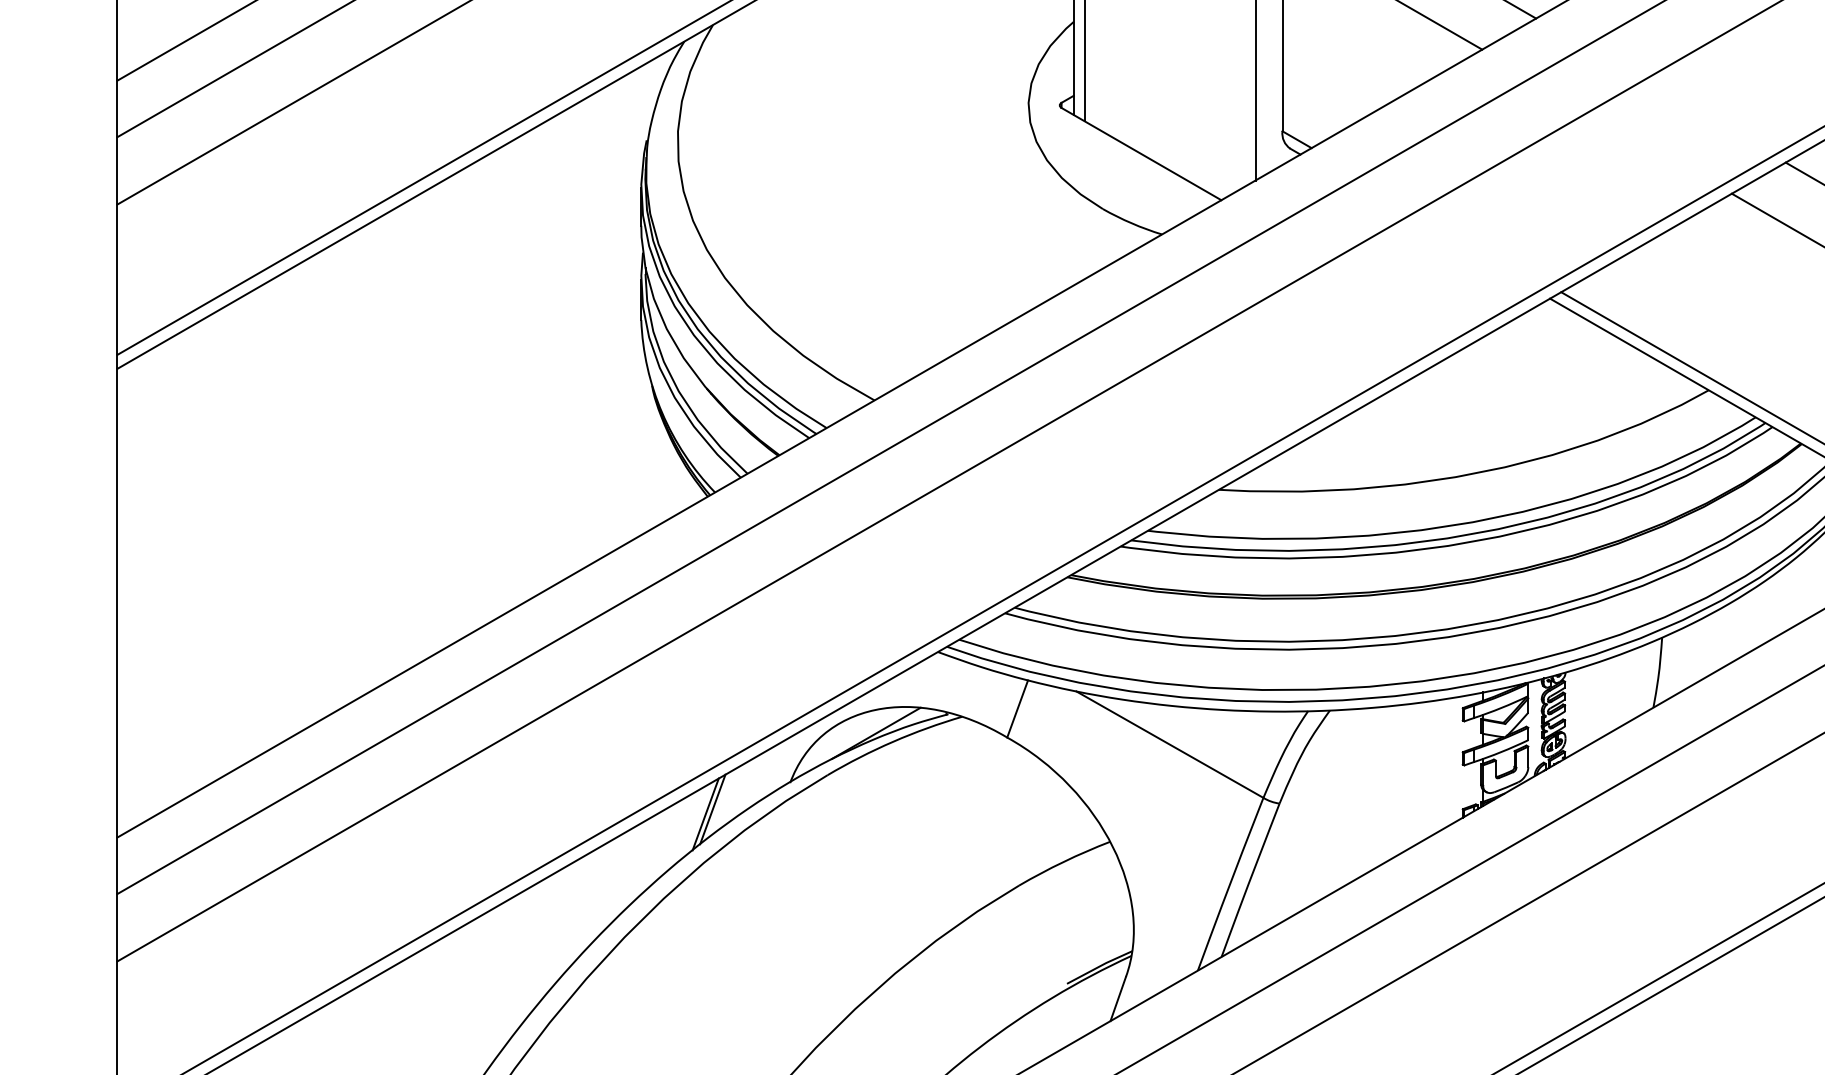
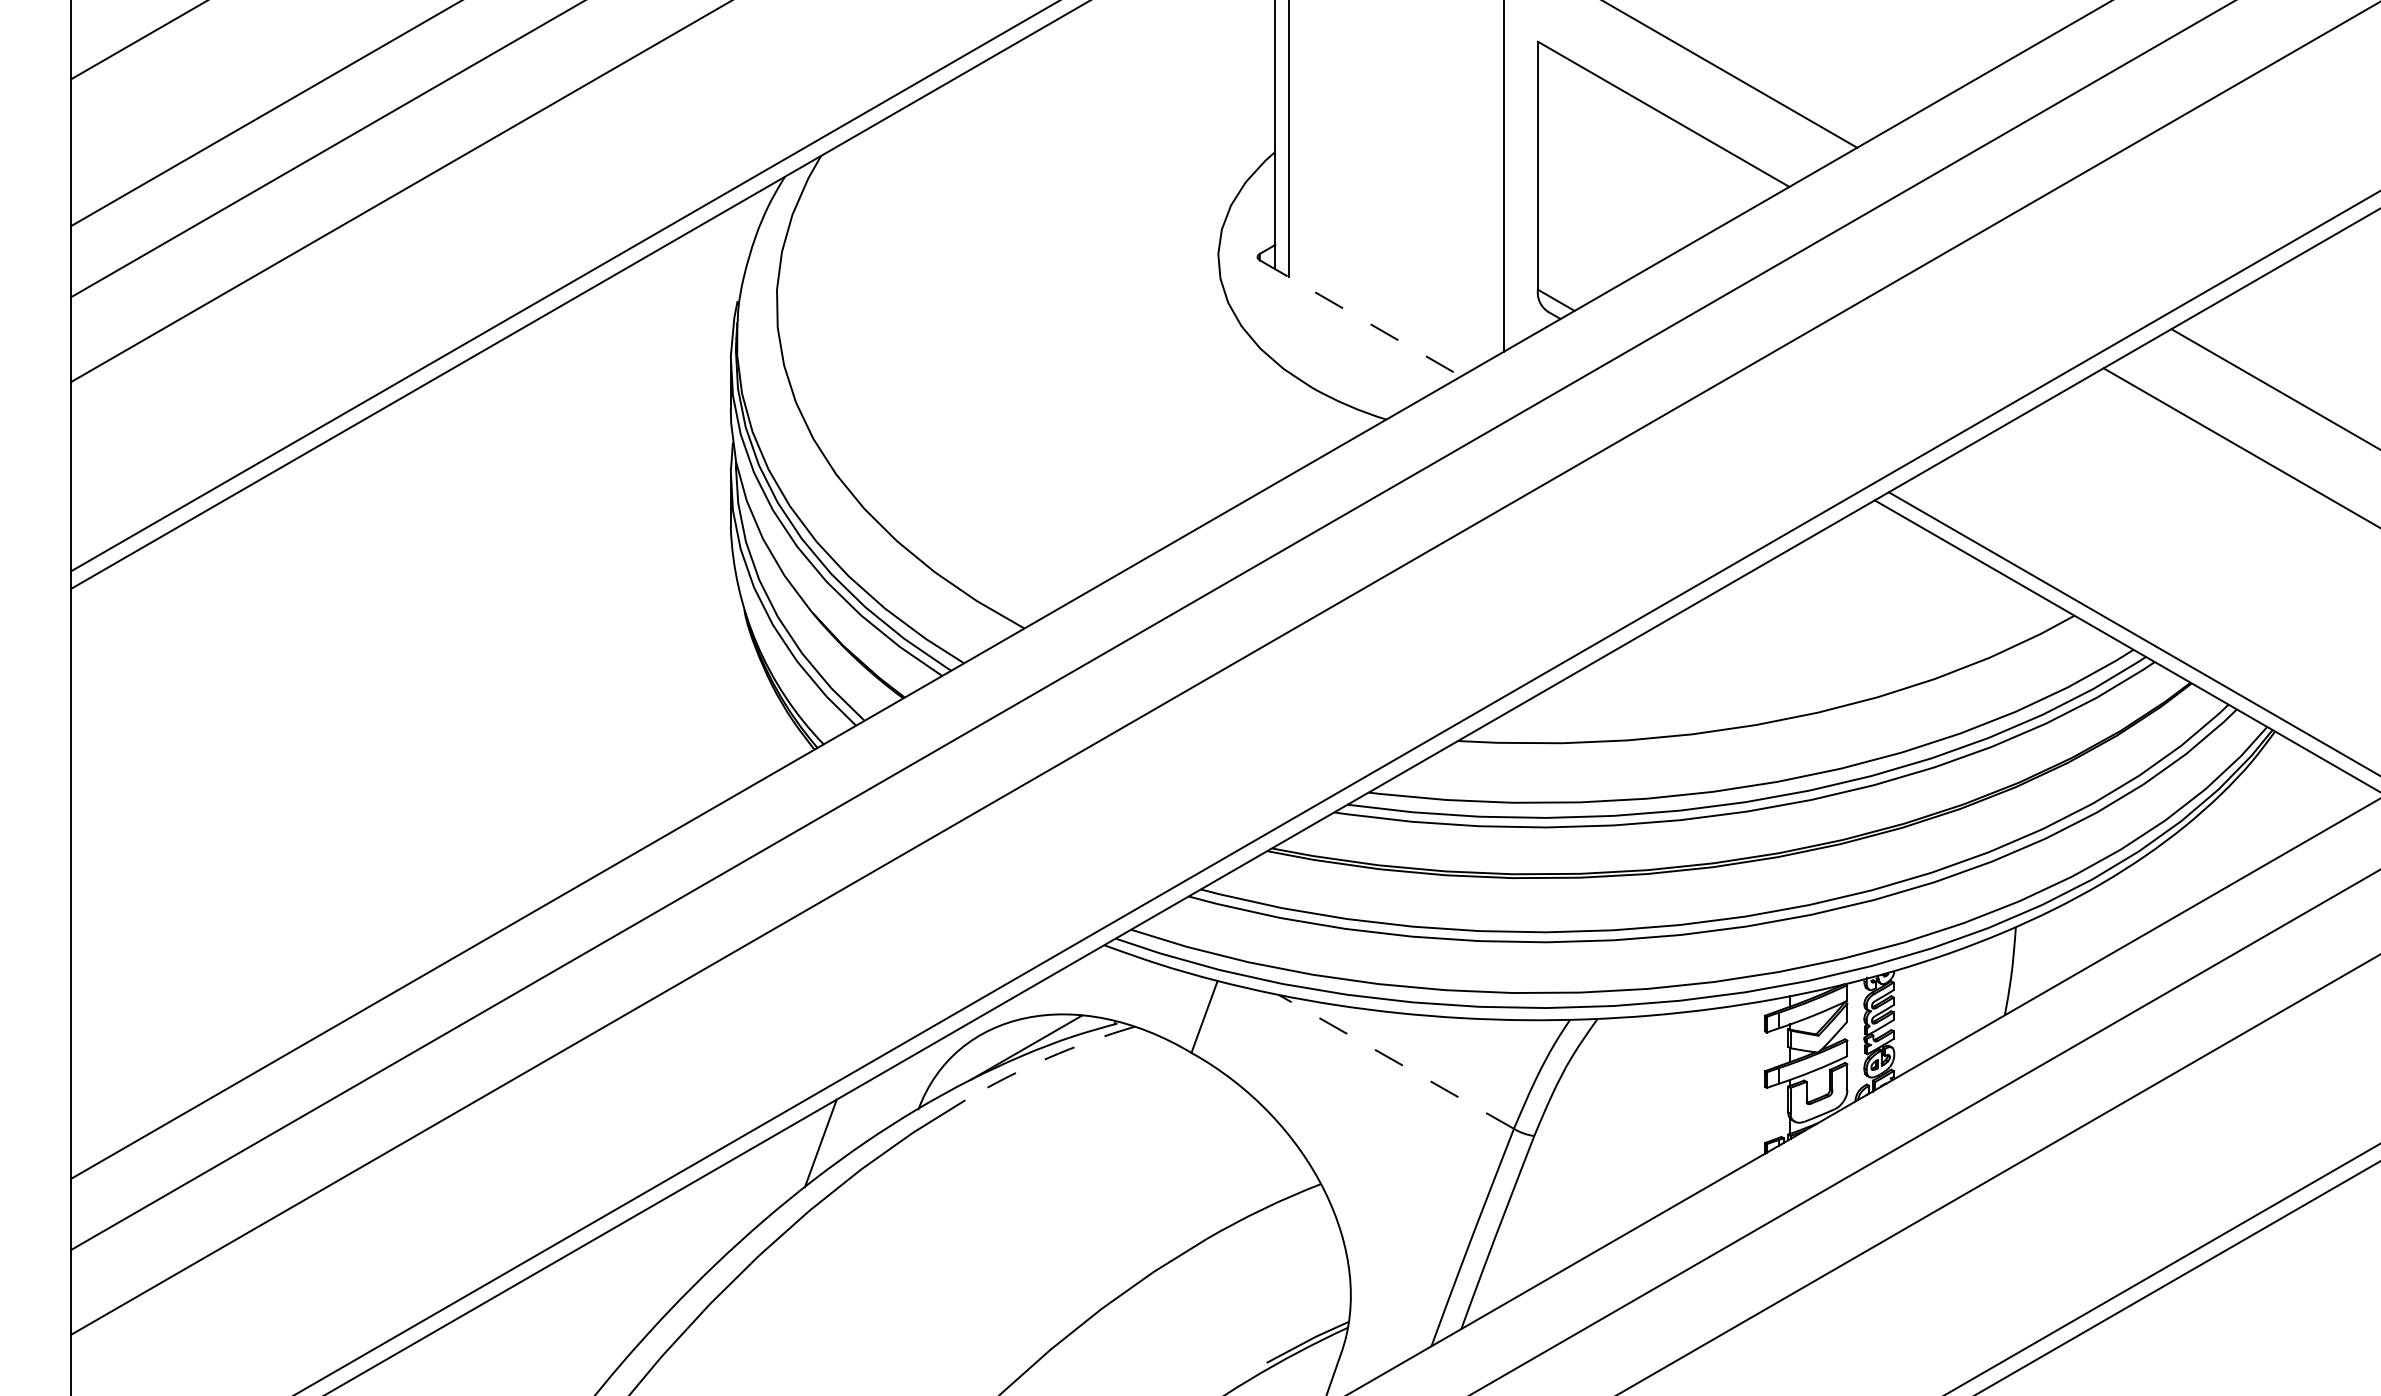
line: (1141, 154) -> (1360, 318), solid -> dashed
arc: (892, 742) -> (1047, 1058), solid -> dashed
line: (1169, 744) -> (1395, 1061), solid -> dashed
line: (705, 814) -> (811, 1149), removed

